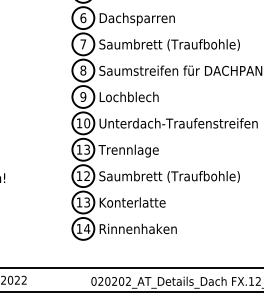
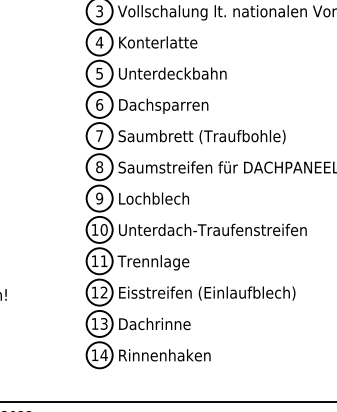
text: (86, 149) -> (103, 261), 13 -> 11
text: (173, 176) -> (206, 293), Saumbrett (Traufbohle) -> Eisstreifen (Einlaufblech)
text: (132, 202) -> (158, 323), Konterlatte -> Dachrinne

